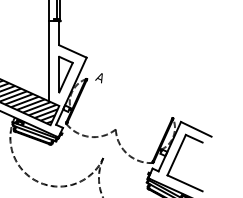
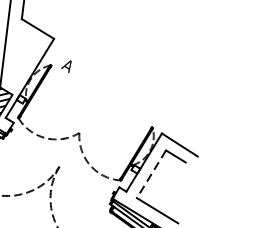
part: (65, 74) -> (25, 56), removed
line: (176, 155) -> (151, 174), solid -> dashed

